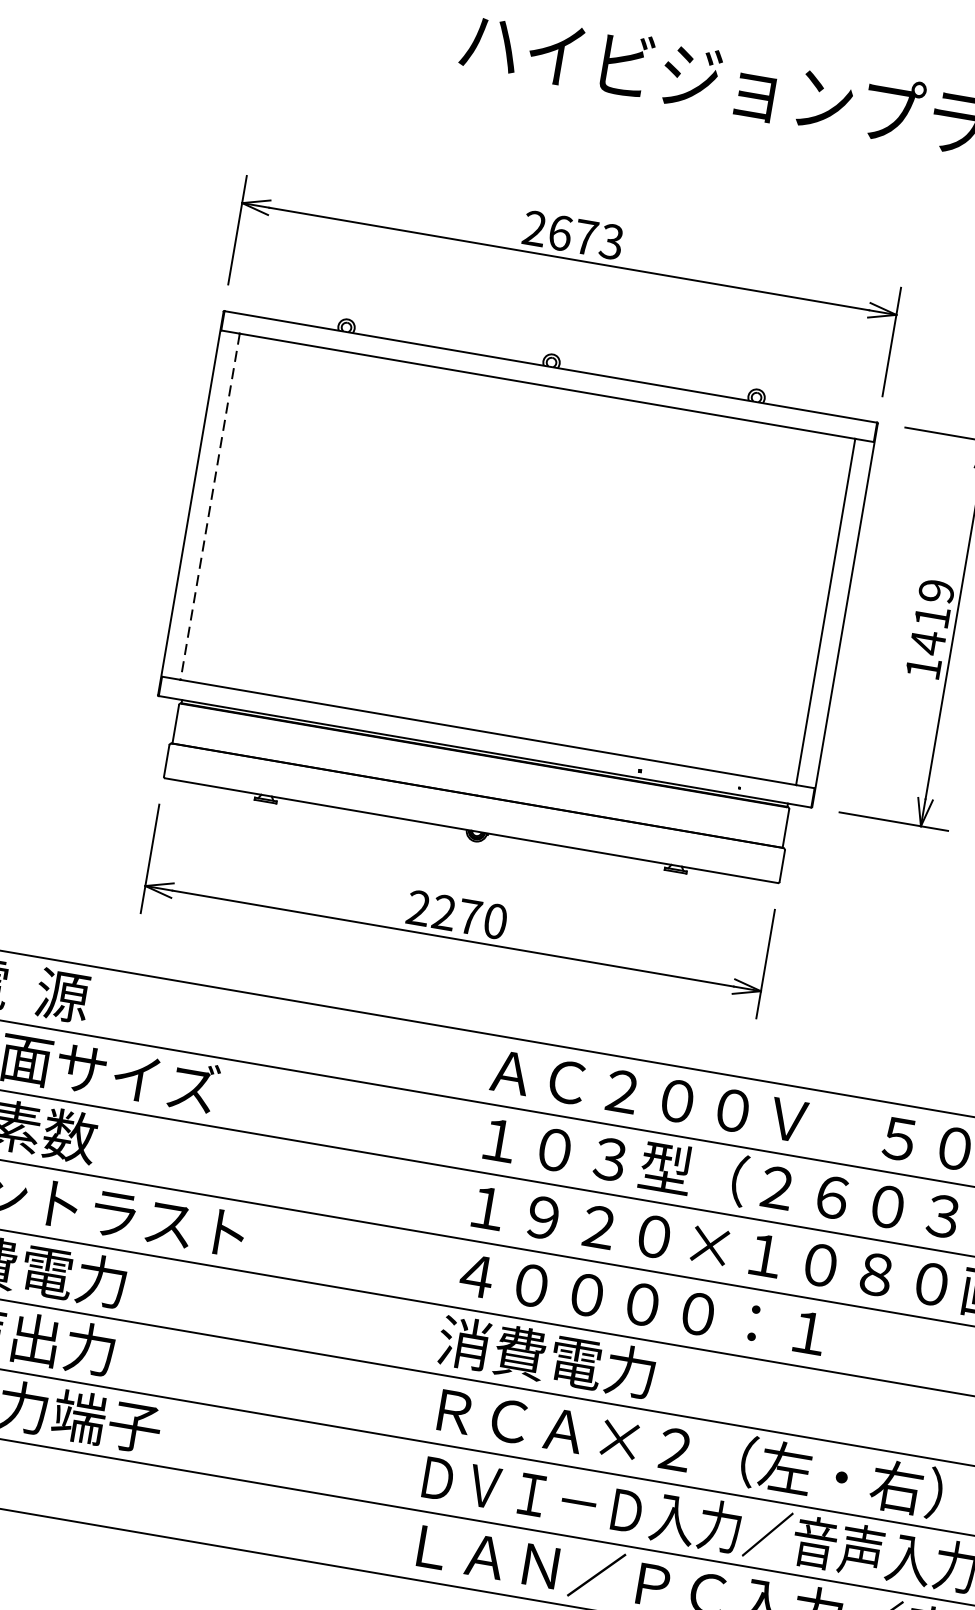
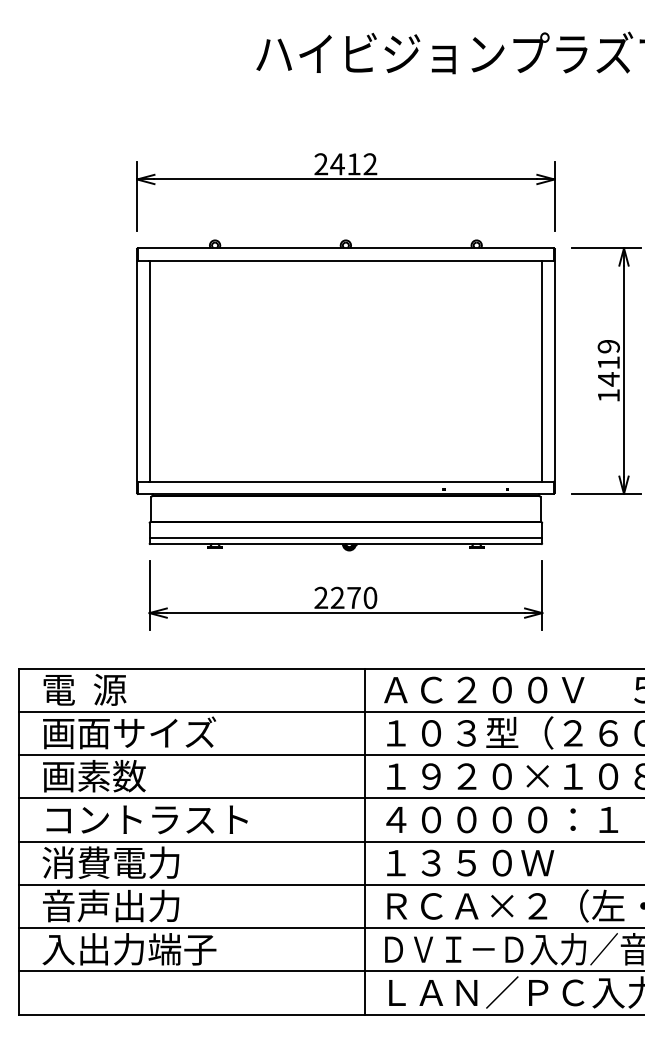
text: (585, 237) -> (353, 164), 2673 -> 2412
line: (210, 507) -> (149, 371), dashed -> solid
line: (472, 820) -> (345, 537), added
line: (422, 1301) -> (365, 841), added
text: (576, 1362) -> (467, 862), 消費電力 -> １３５０Ｗ

